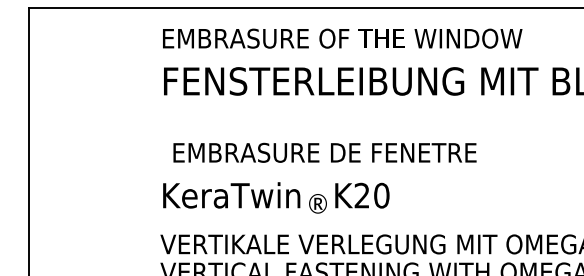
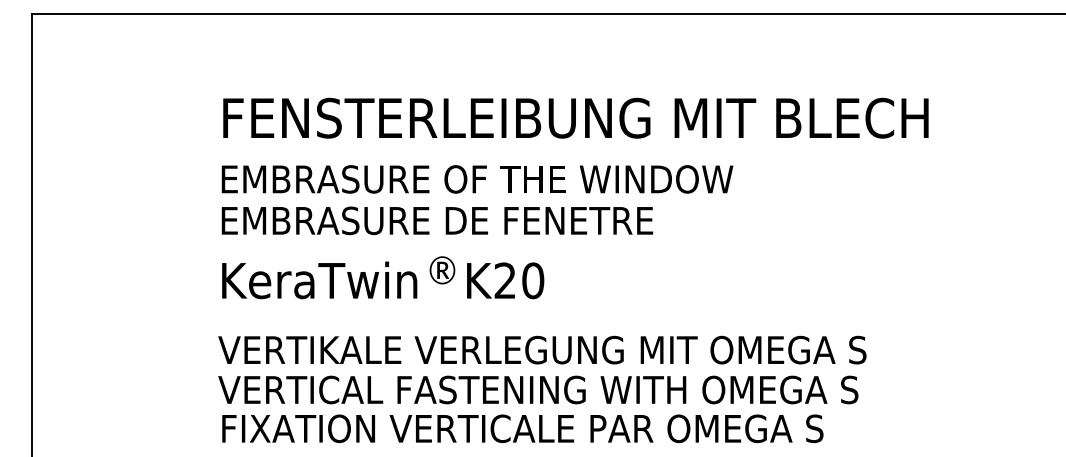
text: (342, 38) -> (477, 179), moved
text: (325, 152) -> (437, 220), moved
text: (318, 203) -> (442, 270), moved

